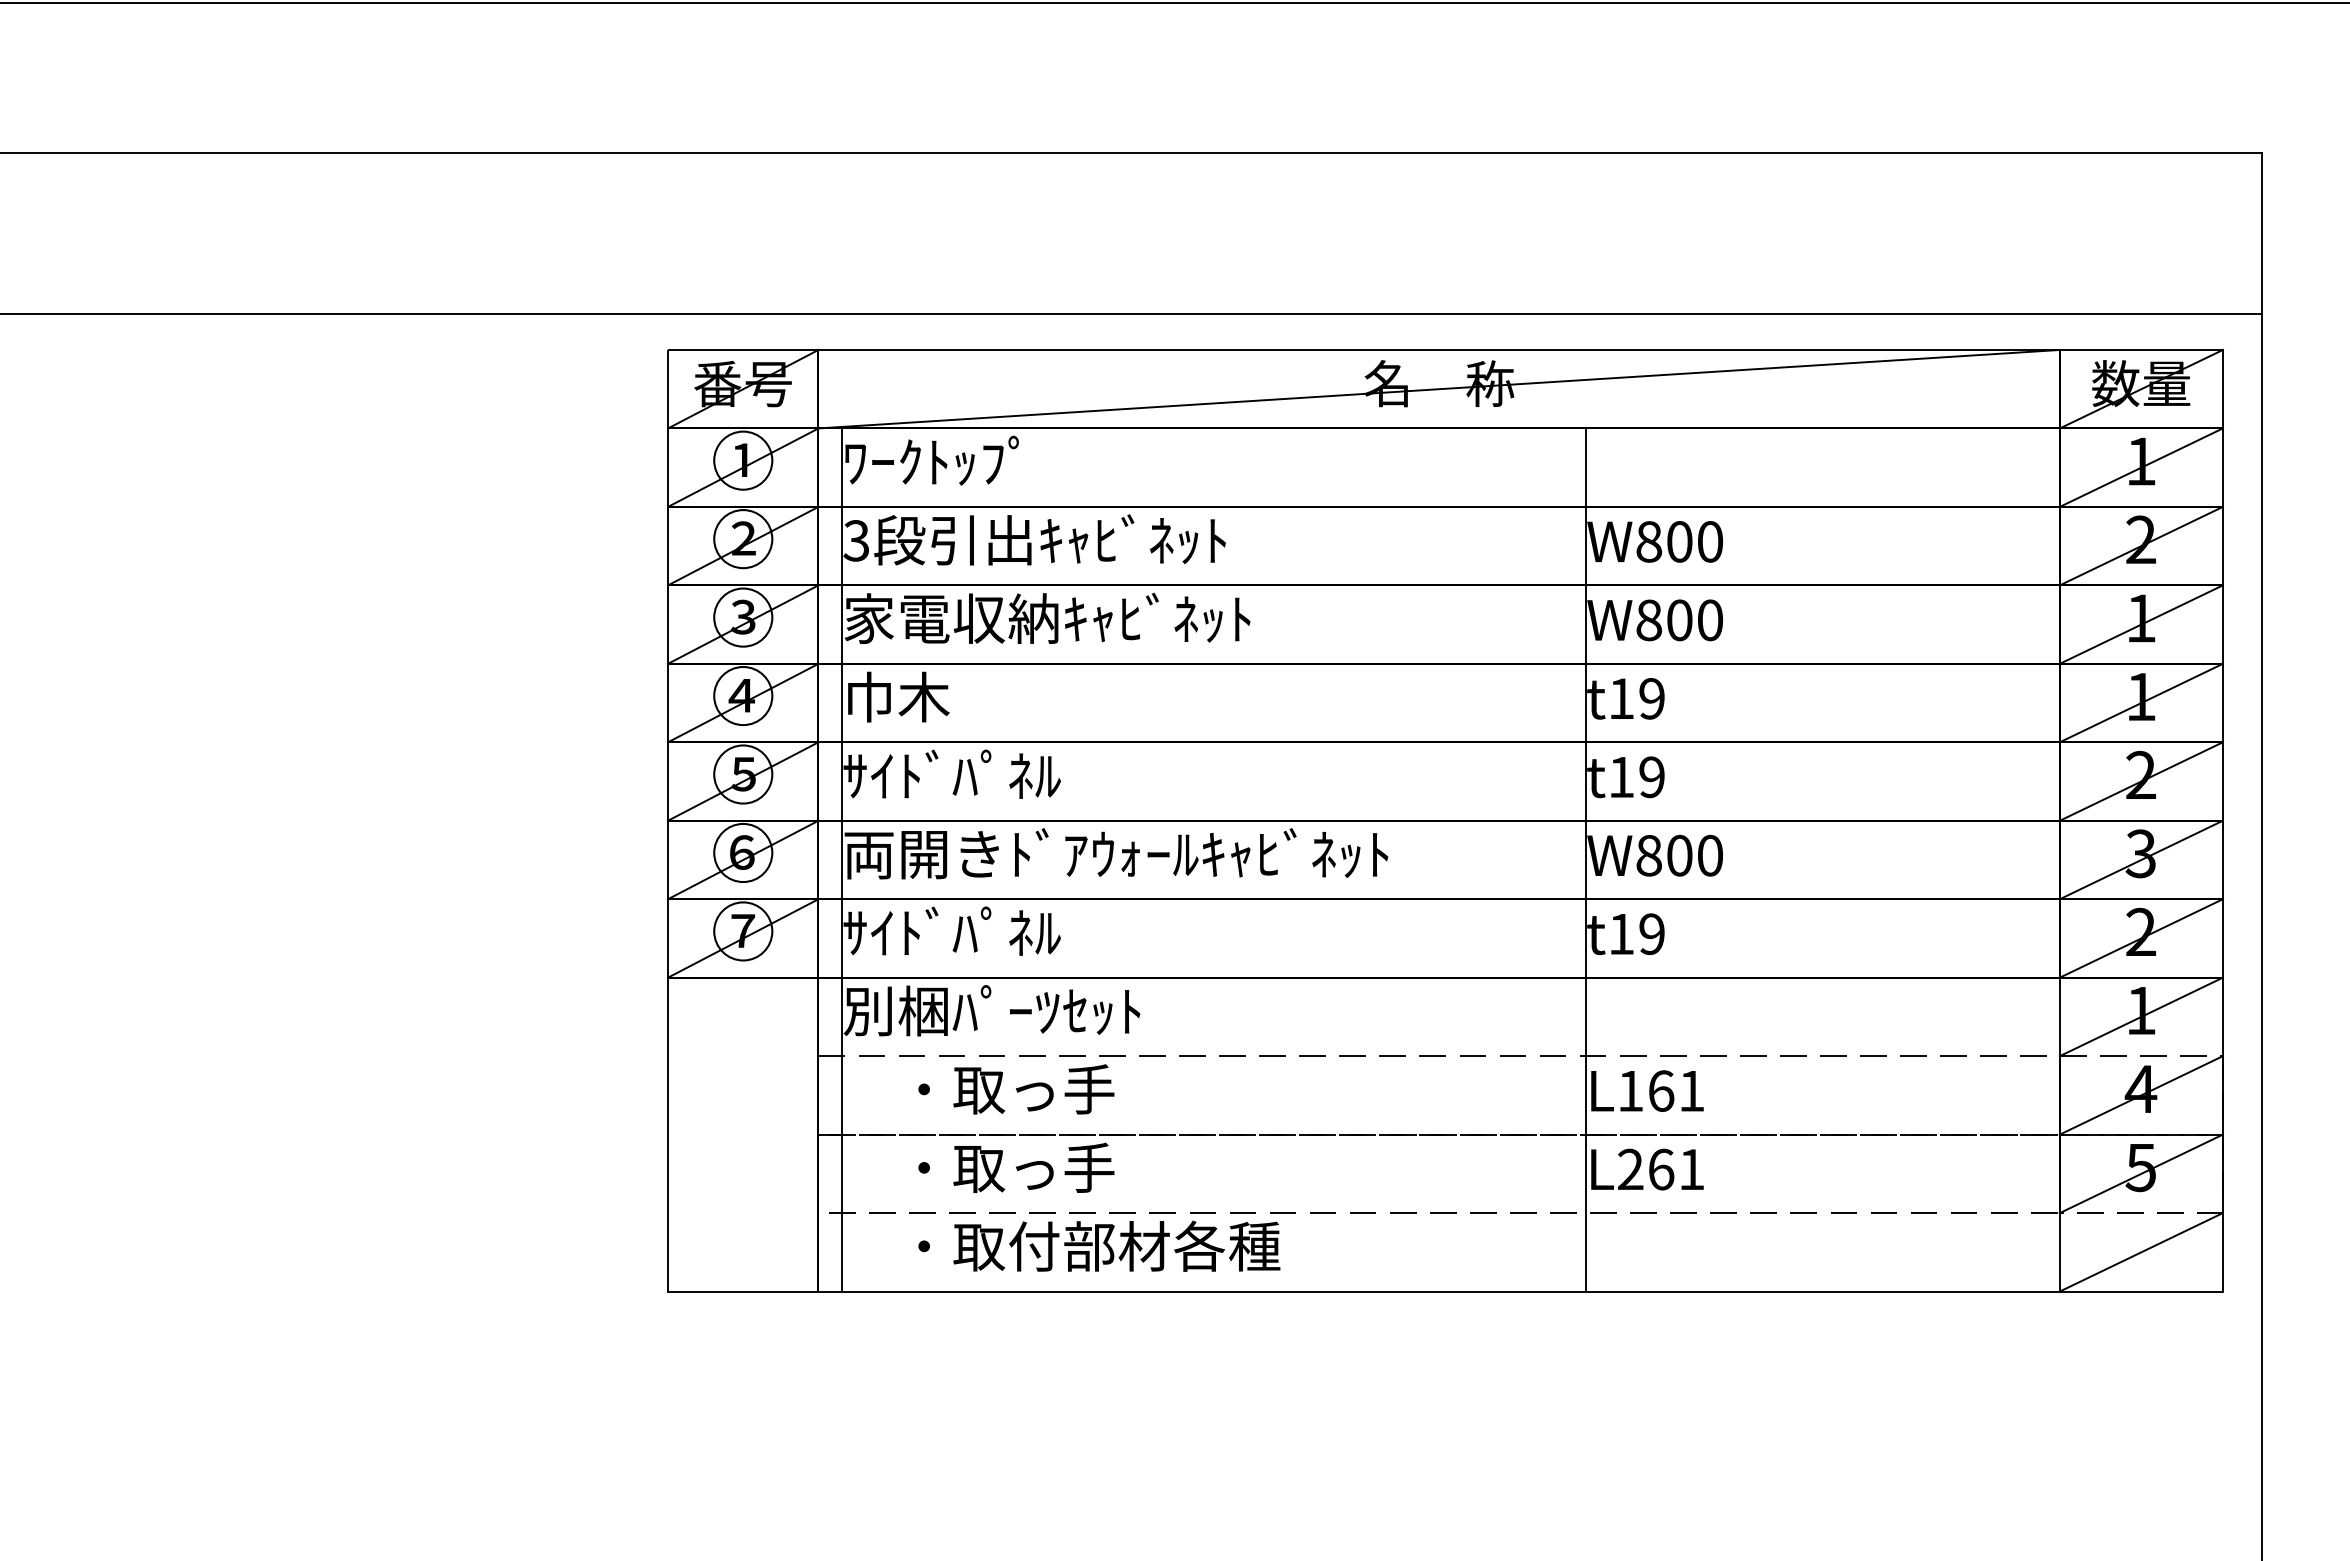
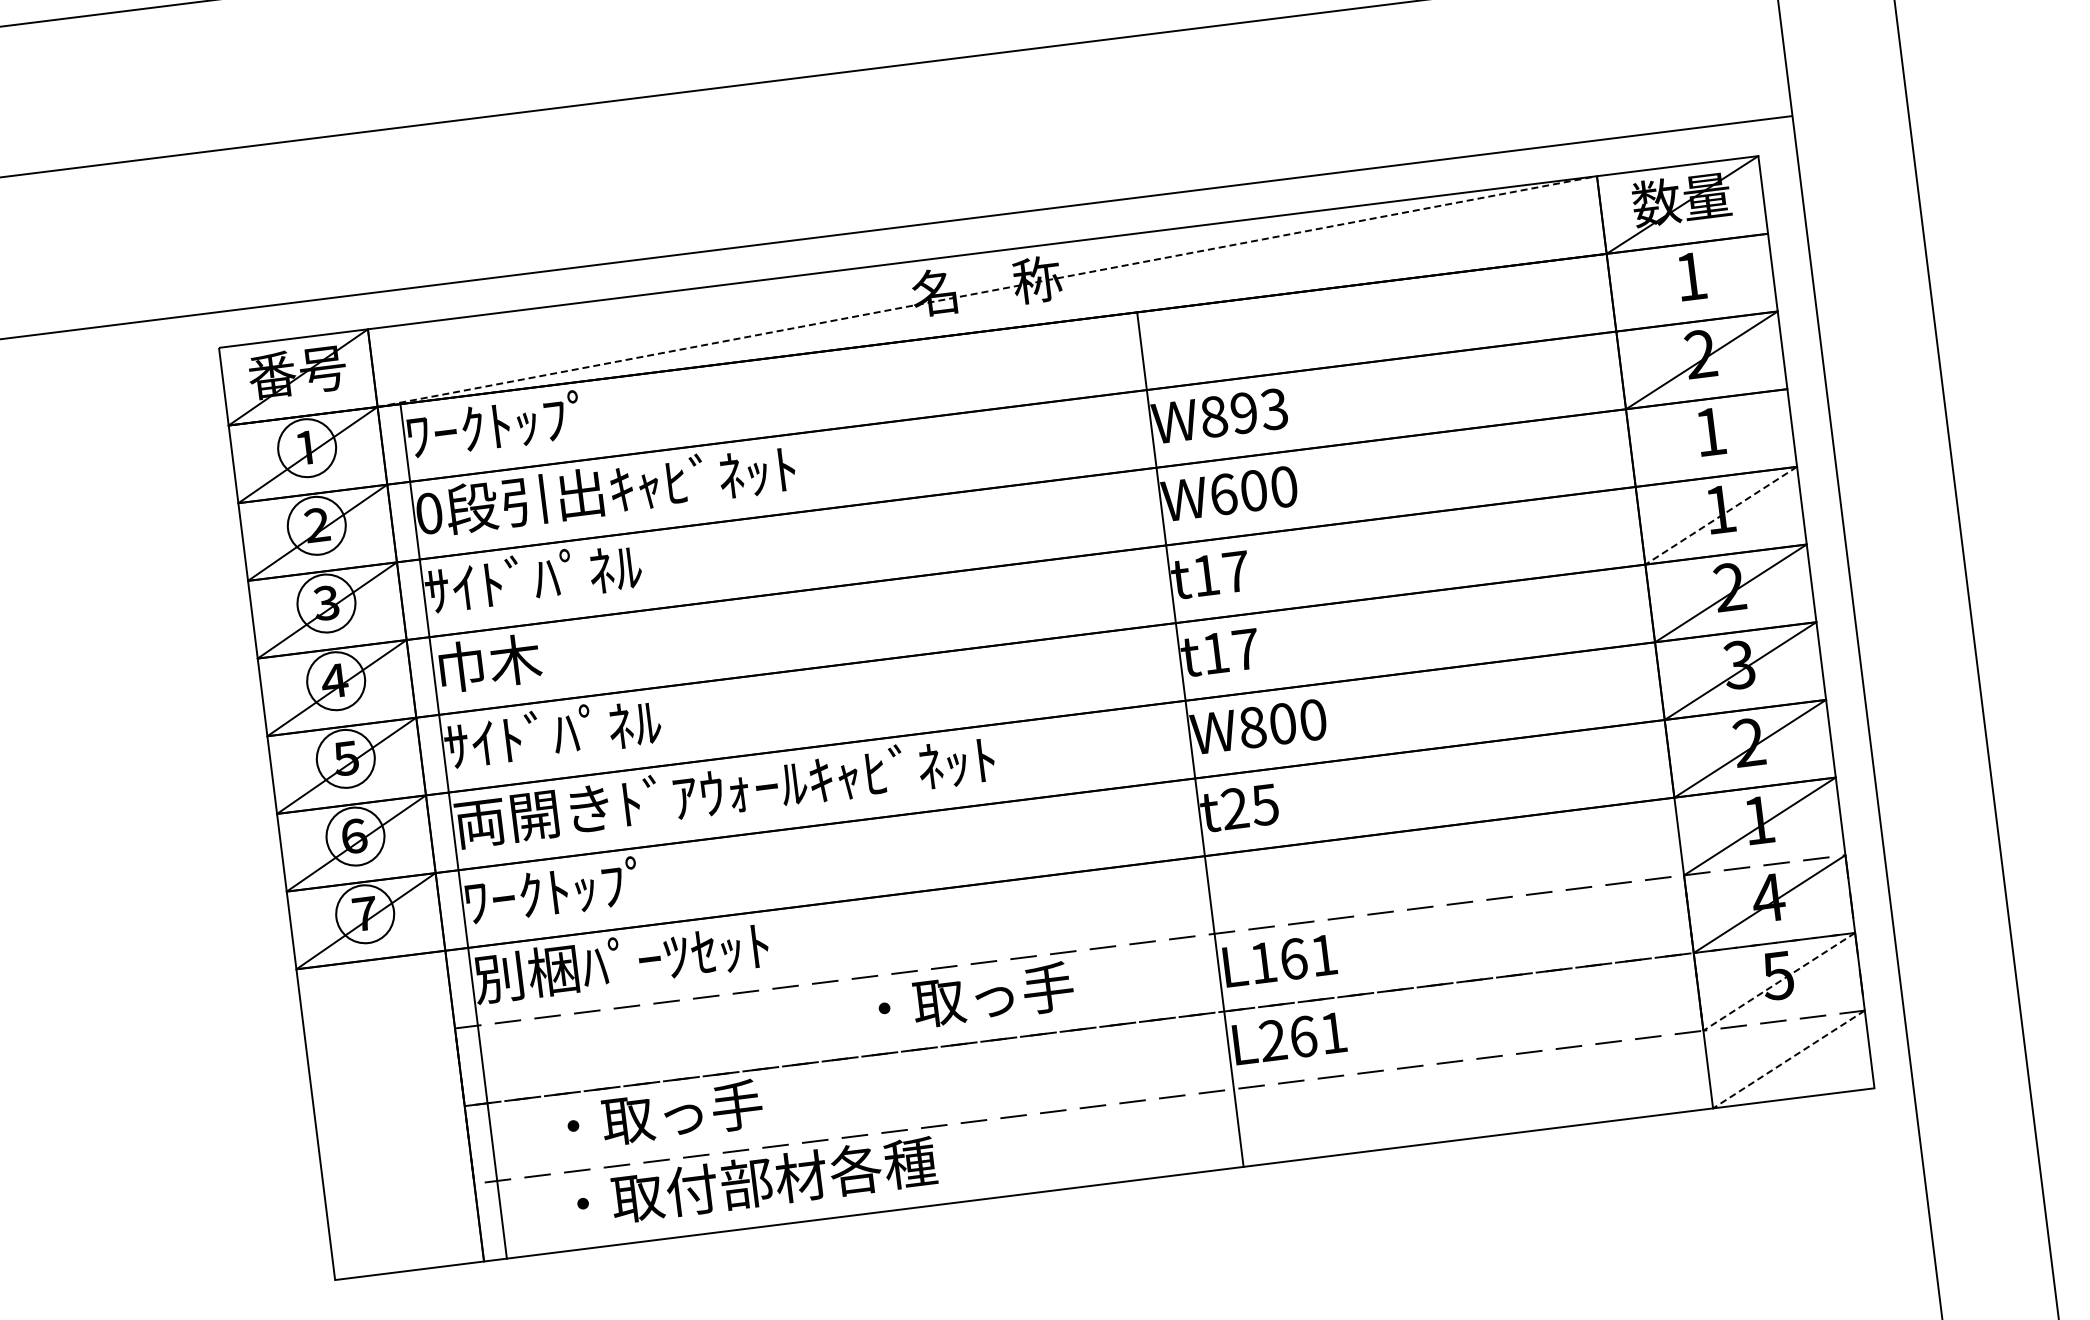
line: (1439, 389) -> (987, 291), solid -> dashed
line: (2140, 467) -> (1691, 282), removed
text: (856, 540) -> (429, 513), 3 -> 0
text: (1695, 541) -> (1259, 410), W800 -> W893
text: (1046, 617) -> (626, 566), 家電収納ｷｬﾋﾞﾈｯﾄ -> ｻｲﾄﾞﾊﾟﾈﾙ
text: (1649, 620) -> (1224, 494), W800 -> W600
line: (2140, 624) -> (1710, 438), removed
text: (1651, 698) -> (1235, 571), t19 -> t17
line: (2140, 703) -> (1720, 516), solid -> dashed
text: (1651, 777) -> (1245, 649), t19 -> t17
text: (951, 931) -> (571, 888), ｻｲﾄﾞﾊﾟﾈﾙ -> ﾜｰｸﾄｯﾌﾟ
text: (1636, 934) -> (1249, 807), t19 -> t25
text: (1016, 1089) -> (975, 997), moved
line: (2140, 1174) -> (1778, 982), solid -> dashed
line: (2140, 1252) -> (1788, 1059), solid -> dashed

